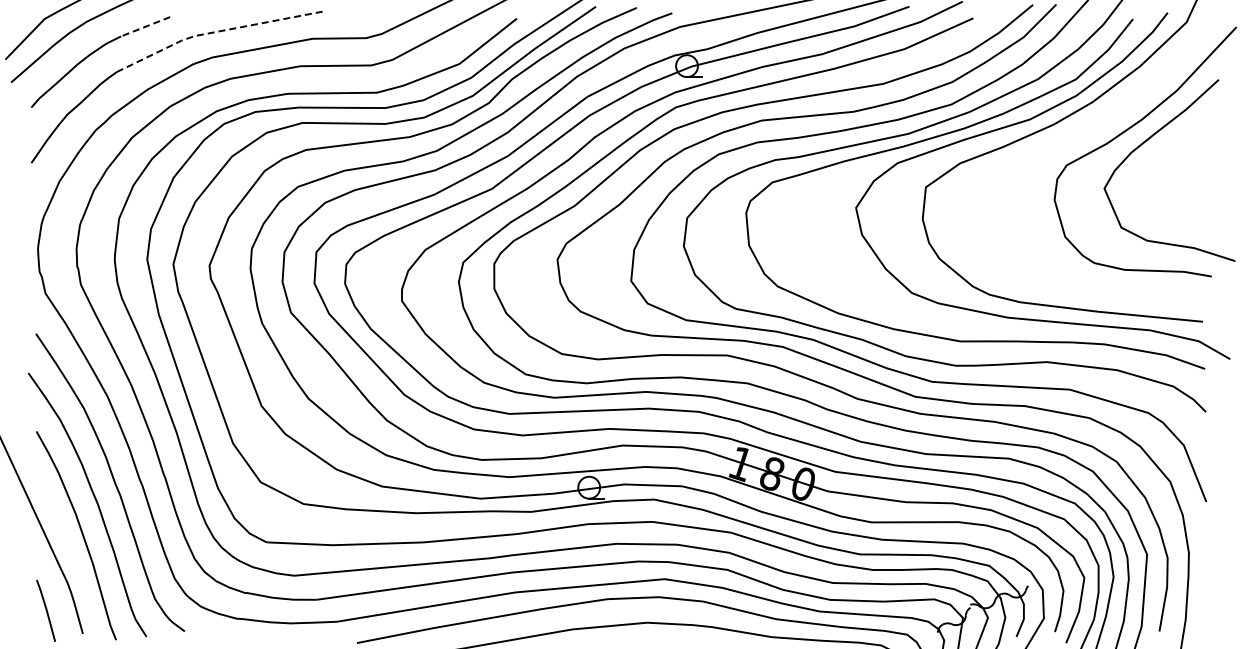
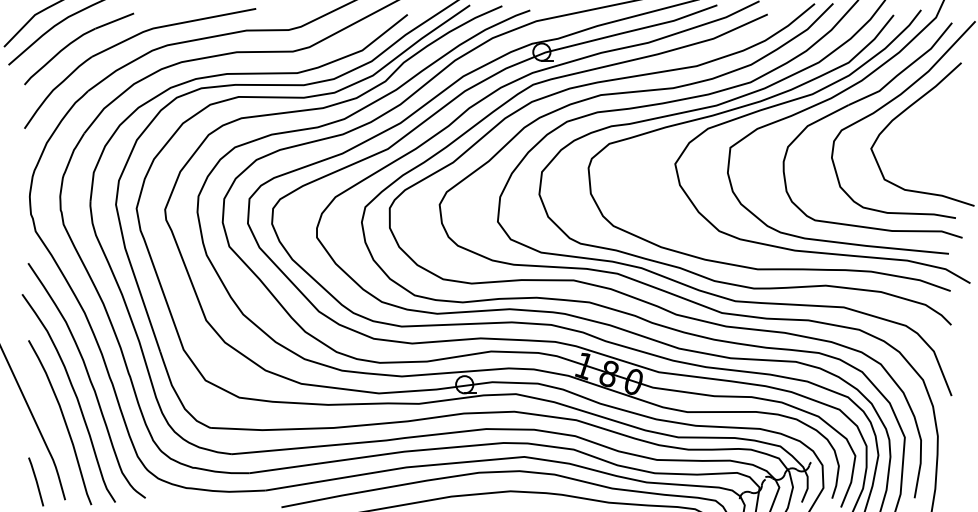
line: (145, 26) -> (114, 20), dashed -> solid
line: (216, 32) -> (170, 25), dashed -> solid
part: (1091, 127) -> (861, 100), added

